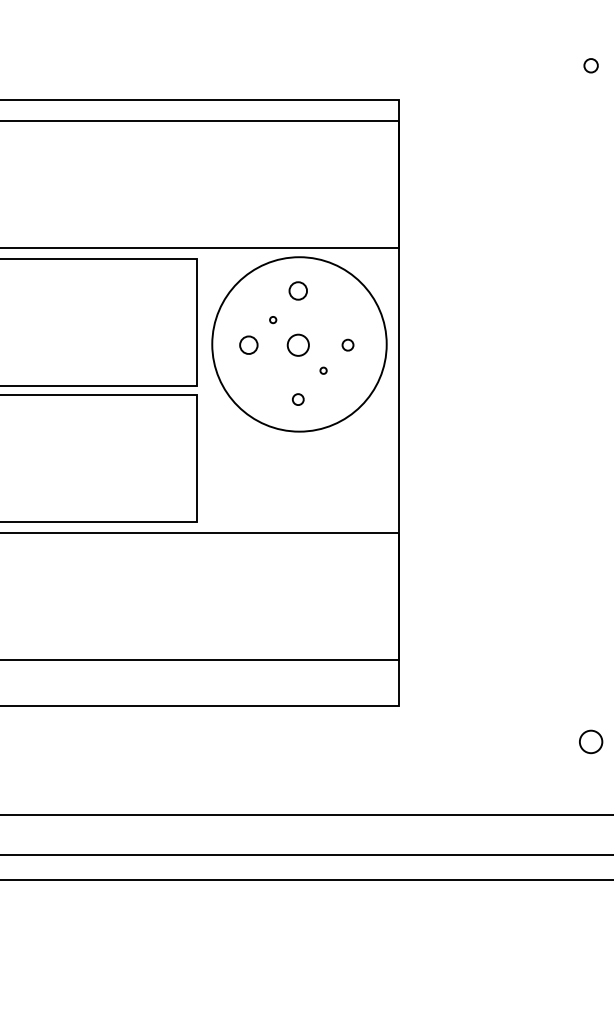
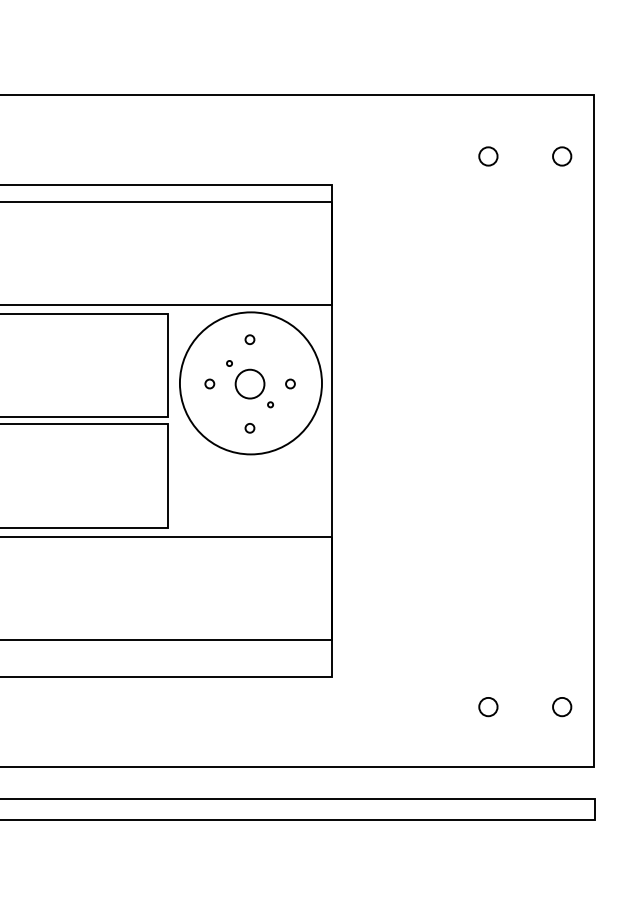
part: (591, 65) -> (488, 156), size x1.67
part: (297, 290) -> (249, 339), size x0.62
part: (248, 344) -> (209, 383), size x0.62
part: (297, 344) -> (249, 383), size x1.67

